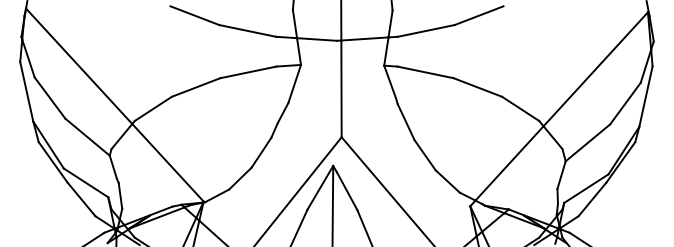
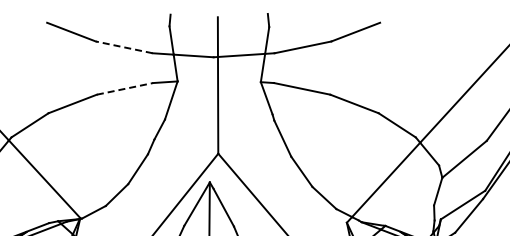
line: (247, 30) -> (124, 46), solid -> dashed
line: (248, 72) -> (125, 88), solid -> dashed

